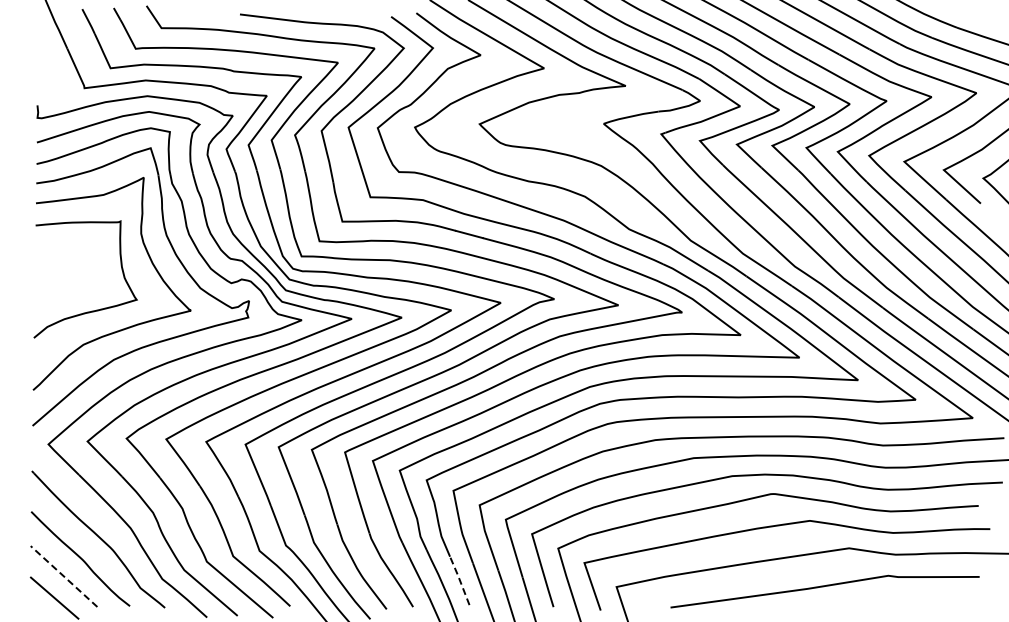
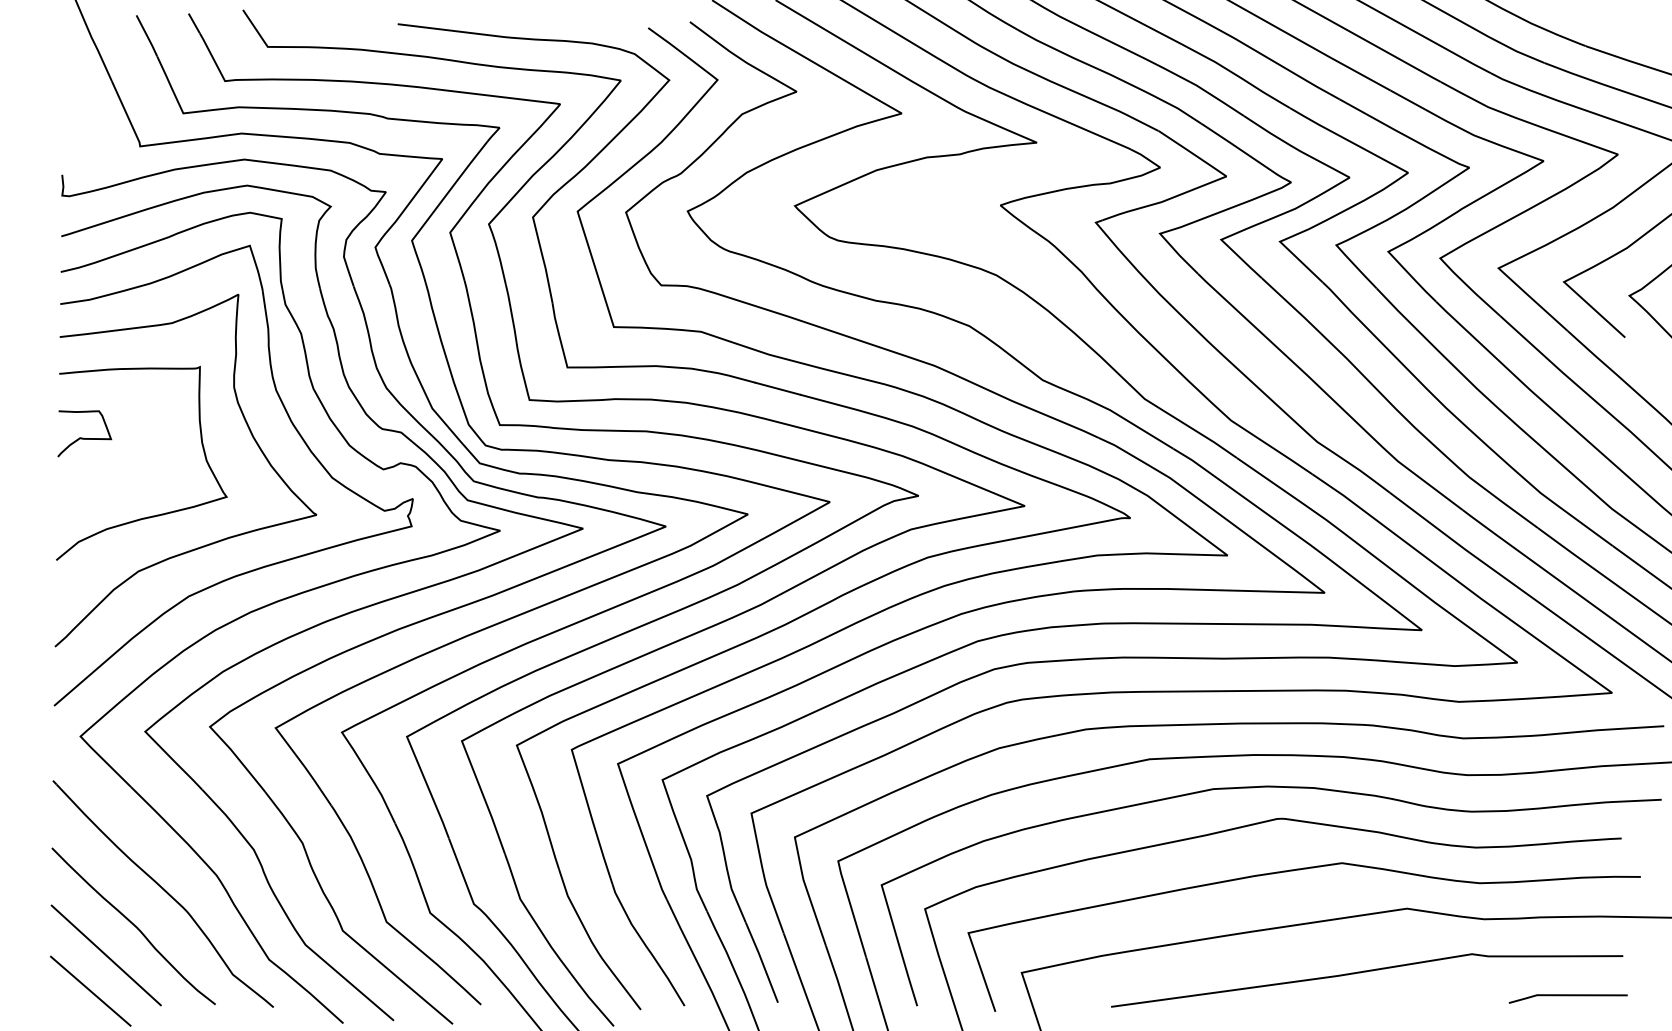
curve: (51, 263) -> (85, 436), added
line: (63, 576) -> (105, 955), dashed -> solid
line: (459, 580) -> (761, 962), dashed -> solid
line: (946, 601) -> (1568, 996), added

